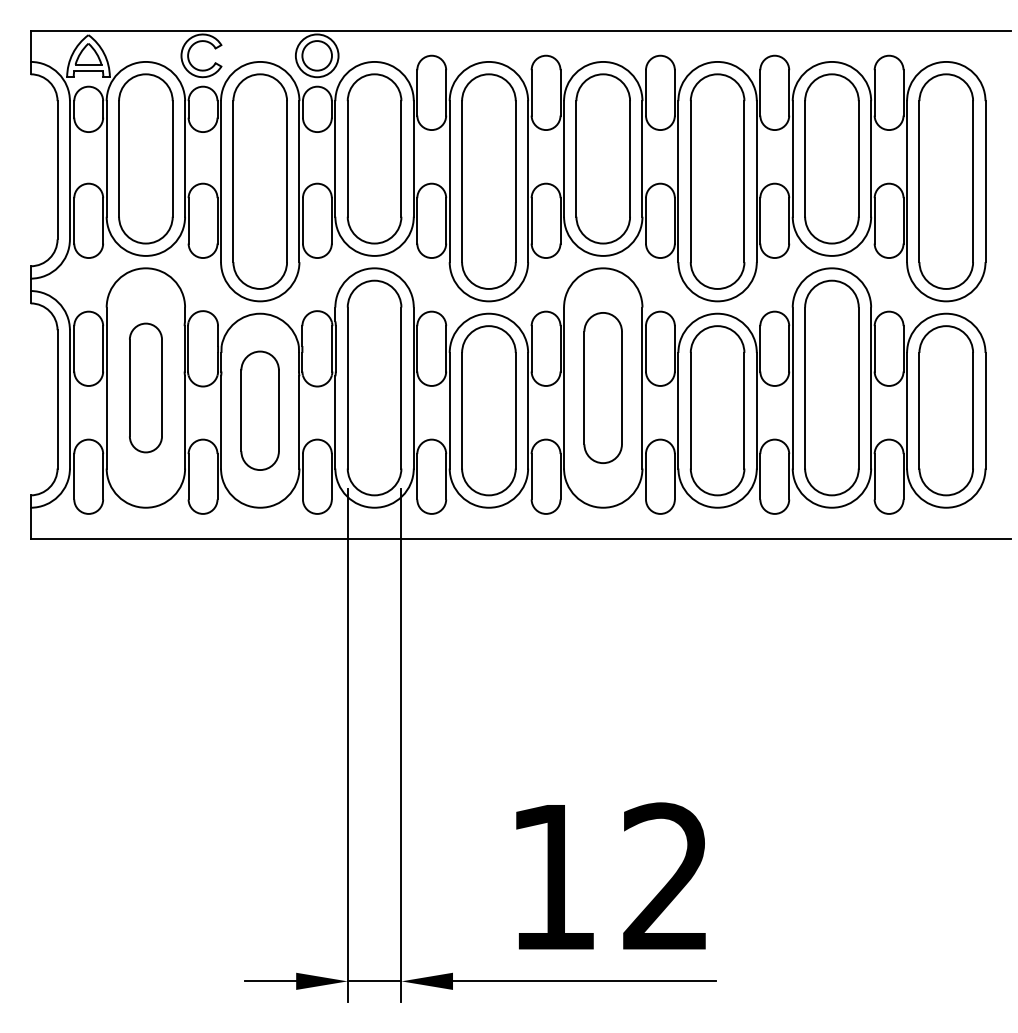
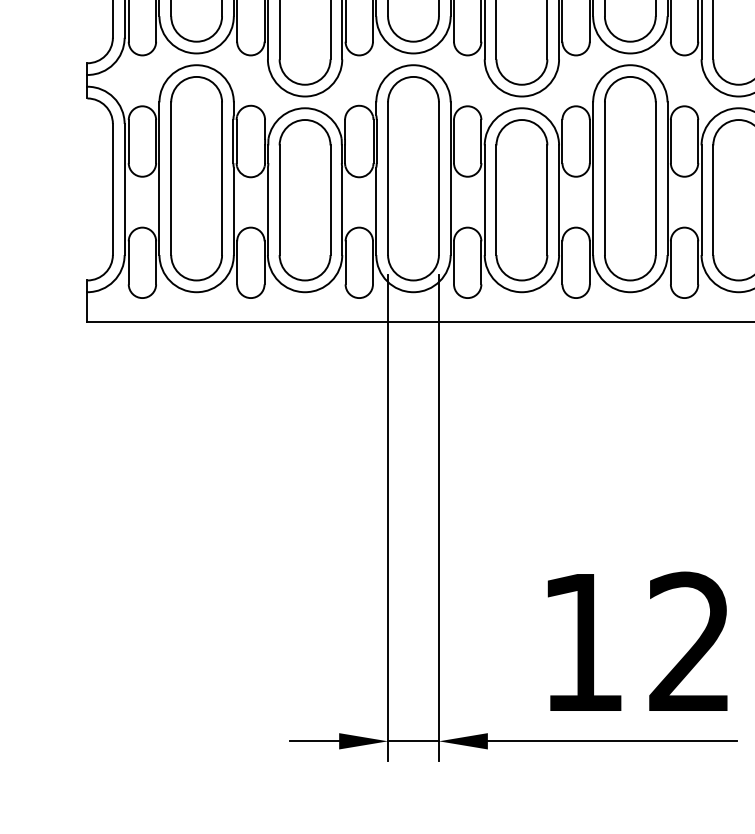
part: (145, 387) -> (196, 178), size x1.67
part: (602, 387) -> (629, 178), size x1.43
part: (259, 410) -> (304, 200), size x1.43

